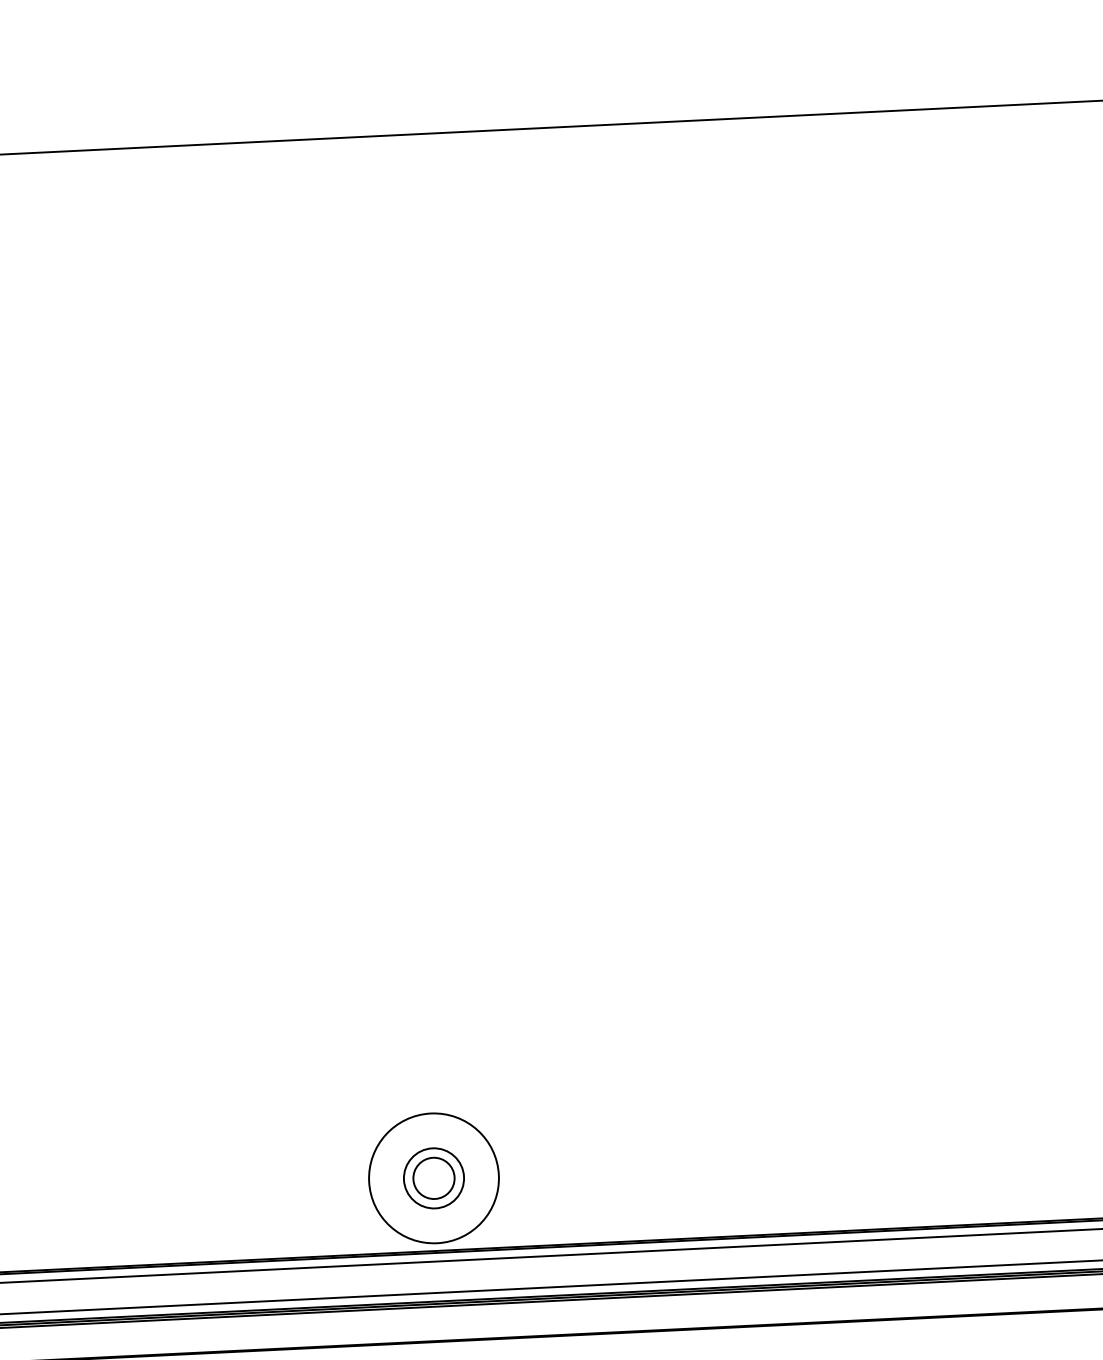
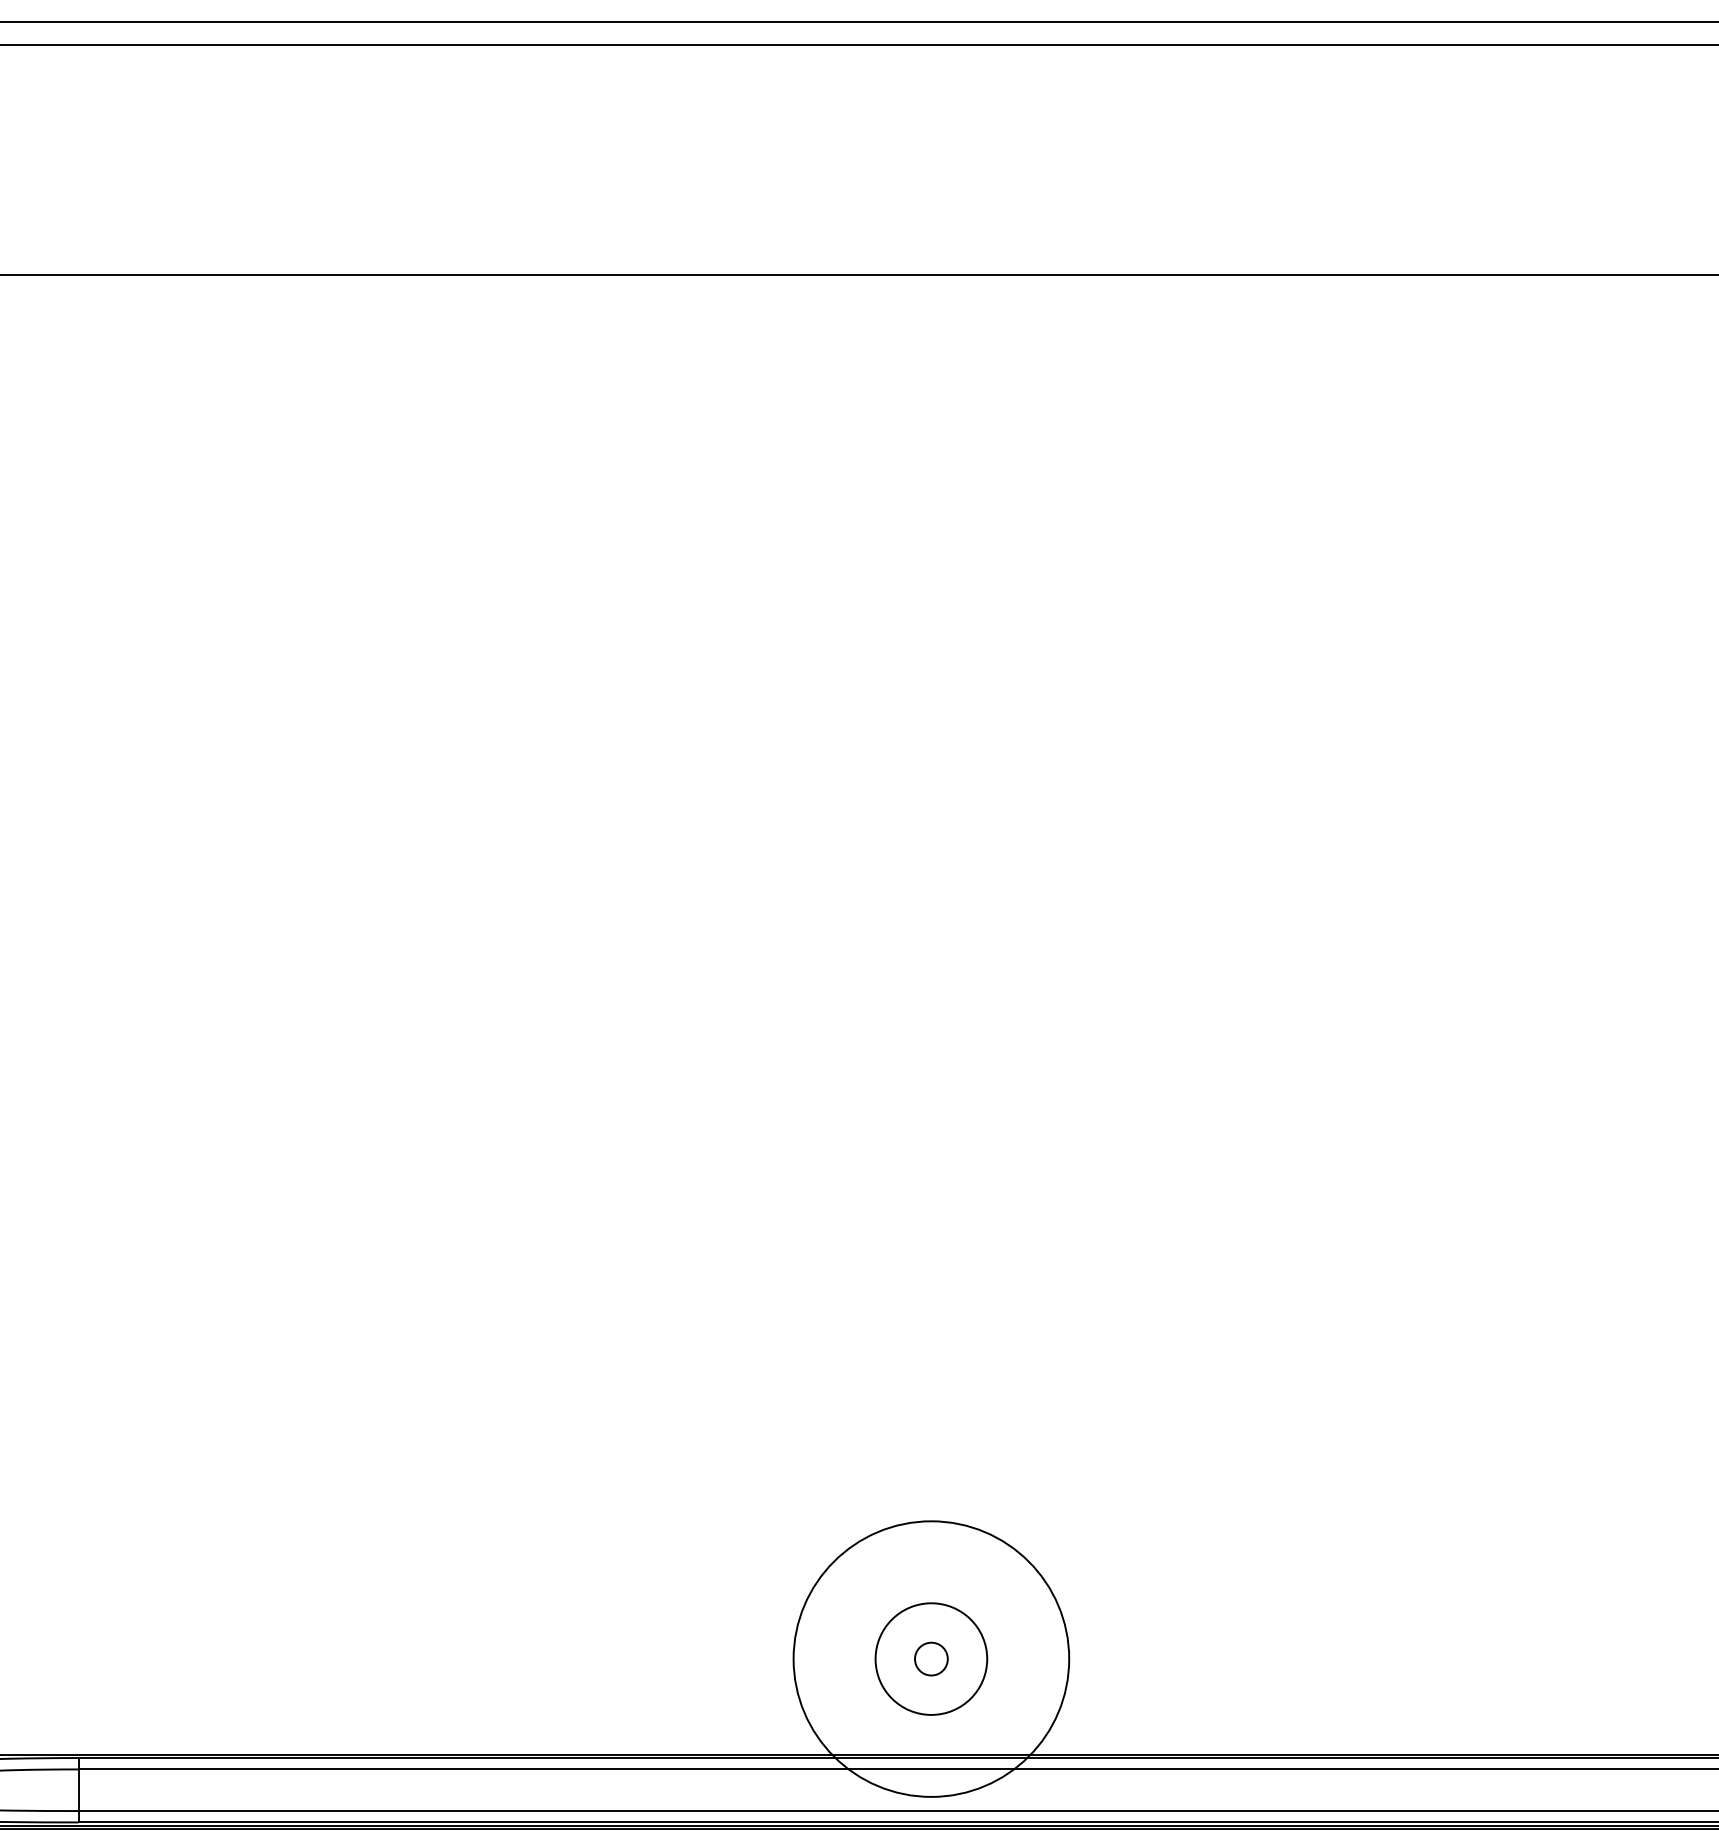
circle: (434, 1177) -> (931, 1658), size x0.6
circle: (434, 1177) -> (931, 1658), size x1.4
circle: (434, 1177) -> (931, 1658), size x1.6

